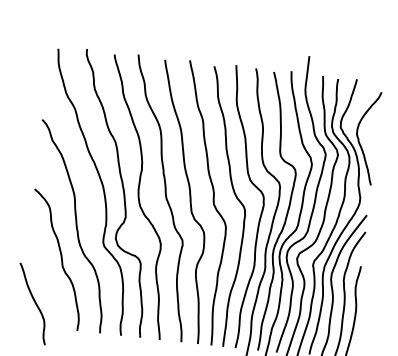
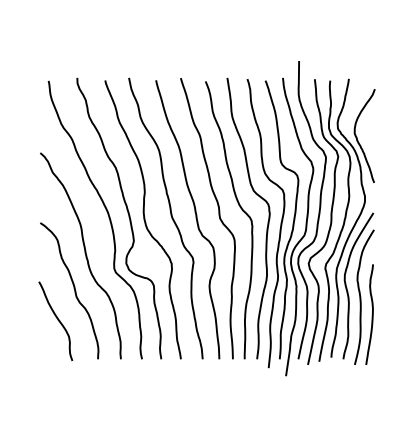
curve: (34, 303) -> (57, 320), moved

